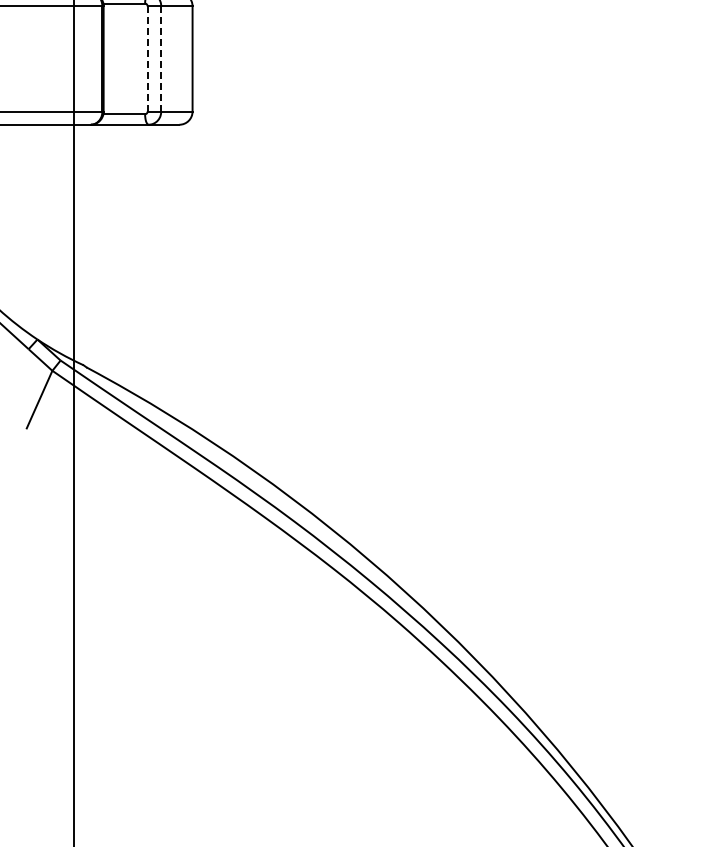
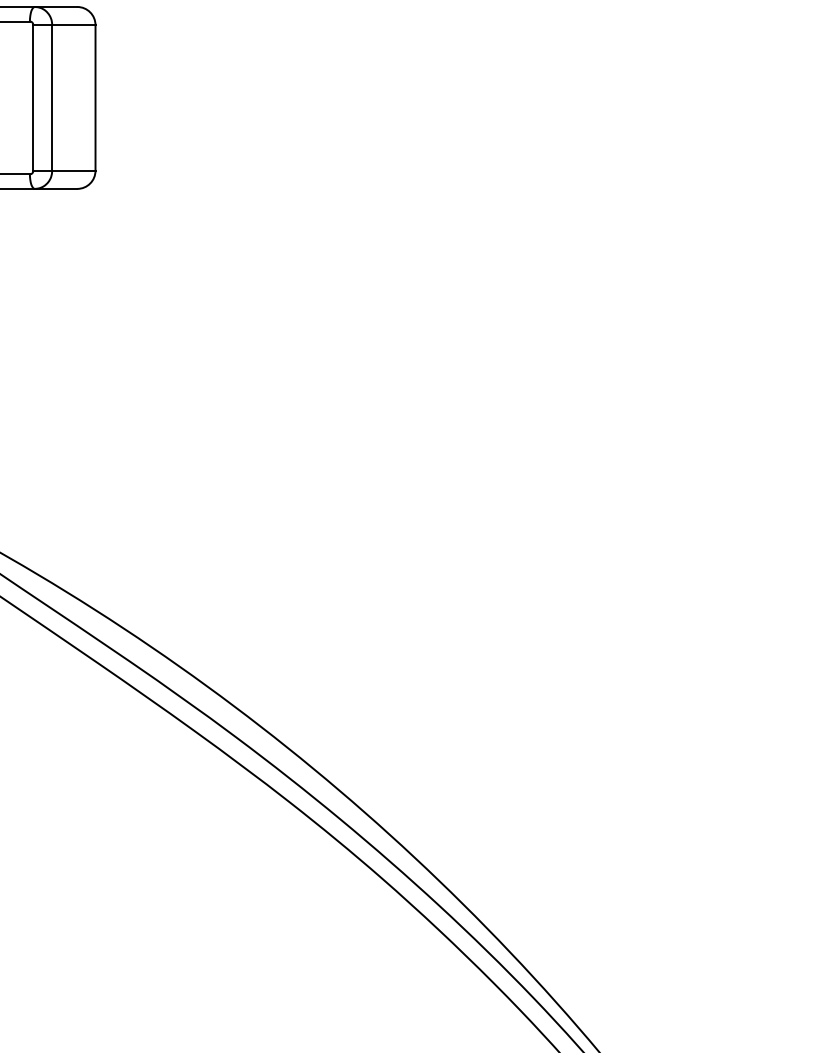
line: (147, 58) -> (33, 97), dashed -> solid
line: (161, 58) -> (52, 97), dashed -> solid

